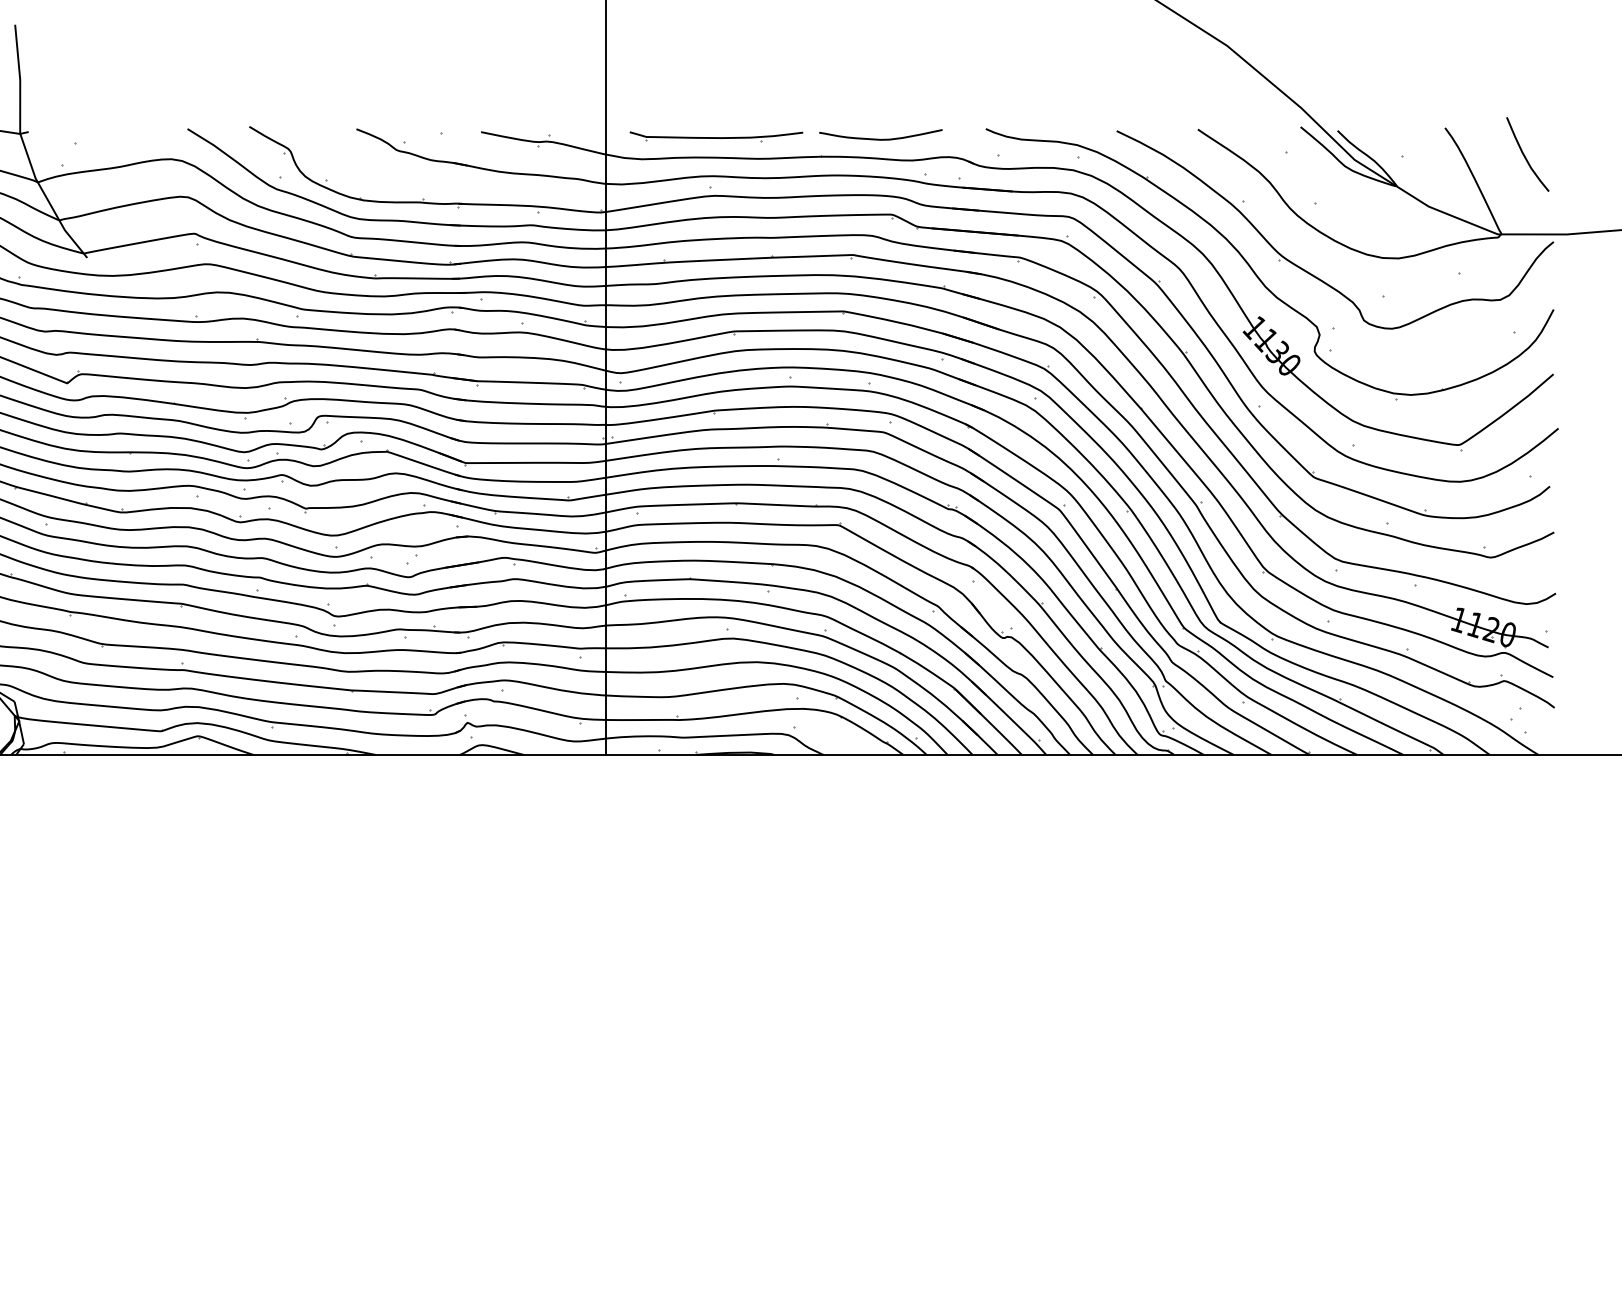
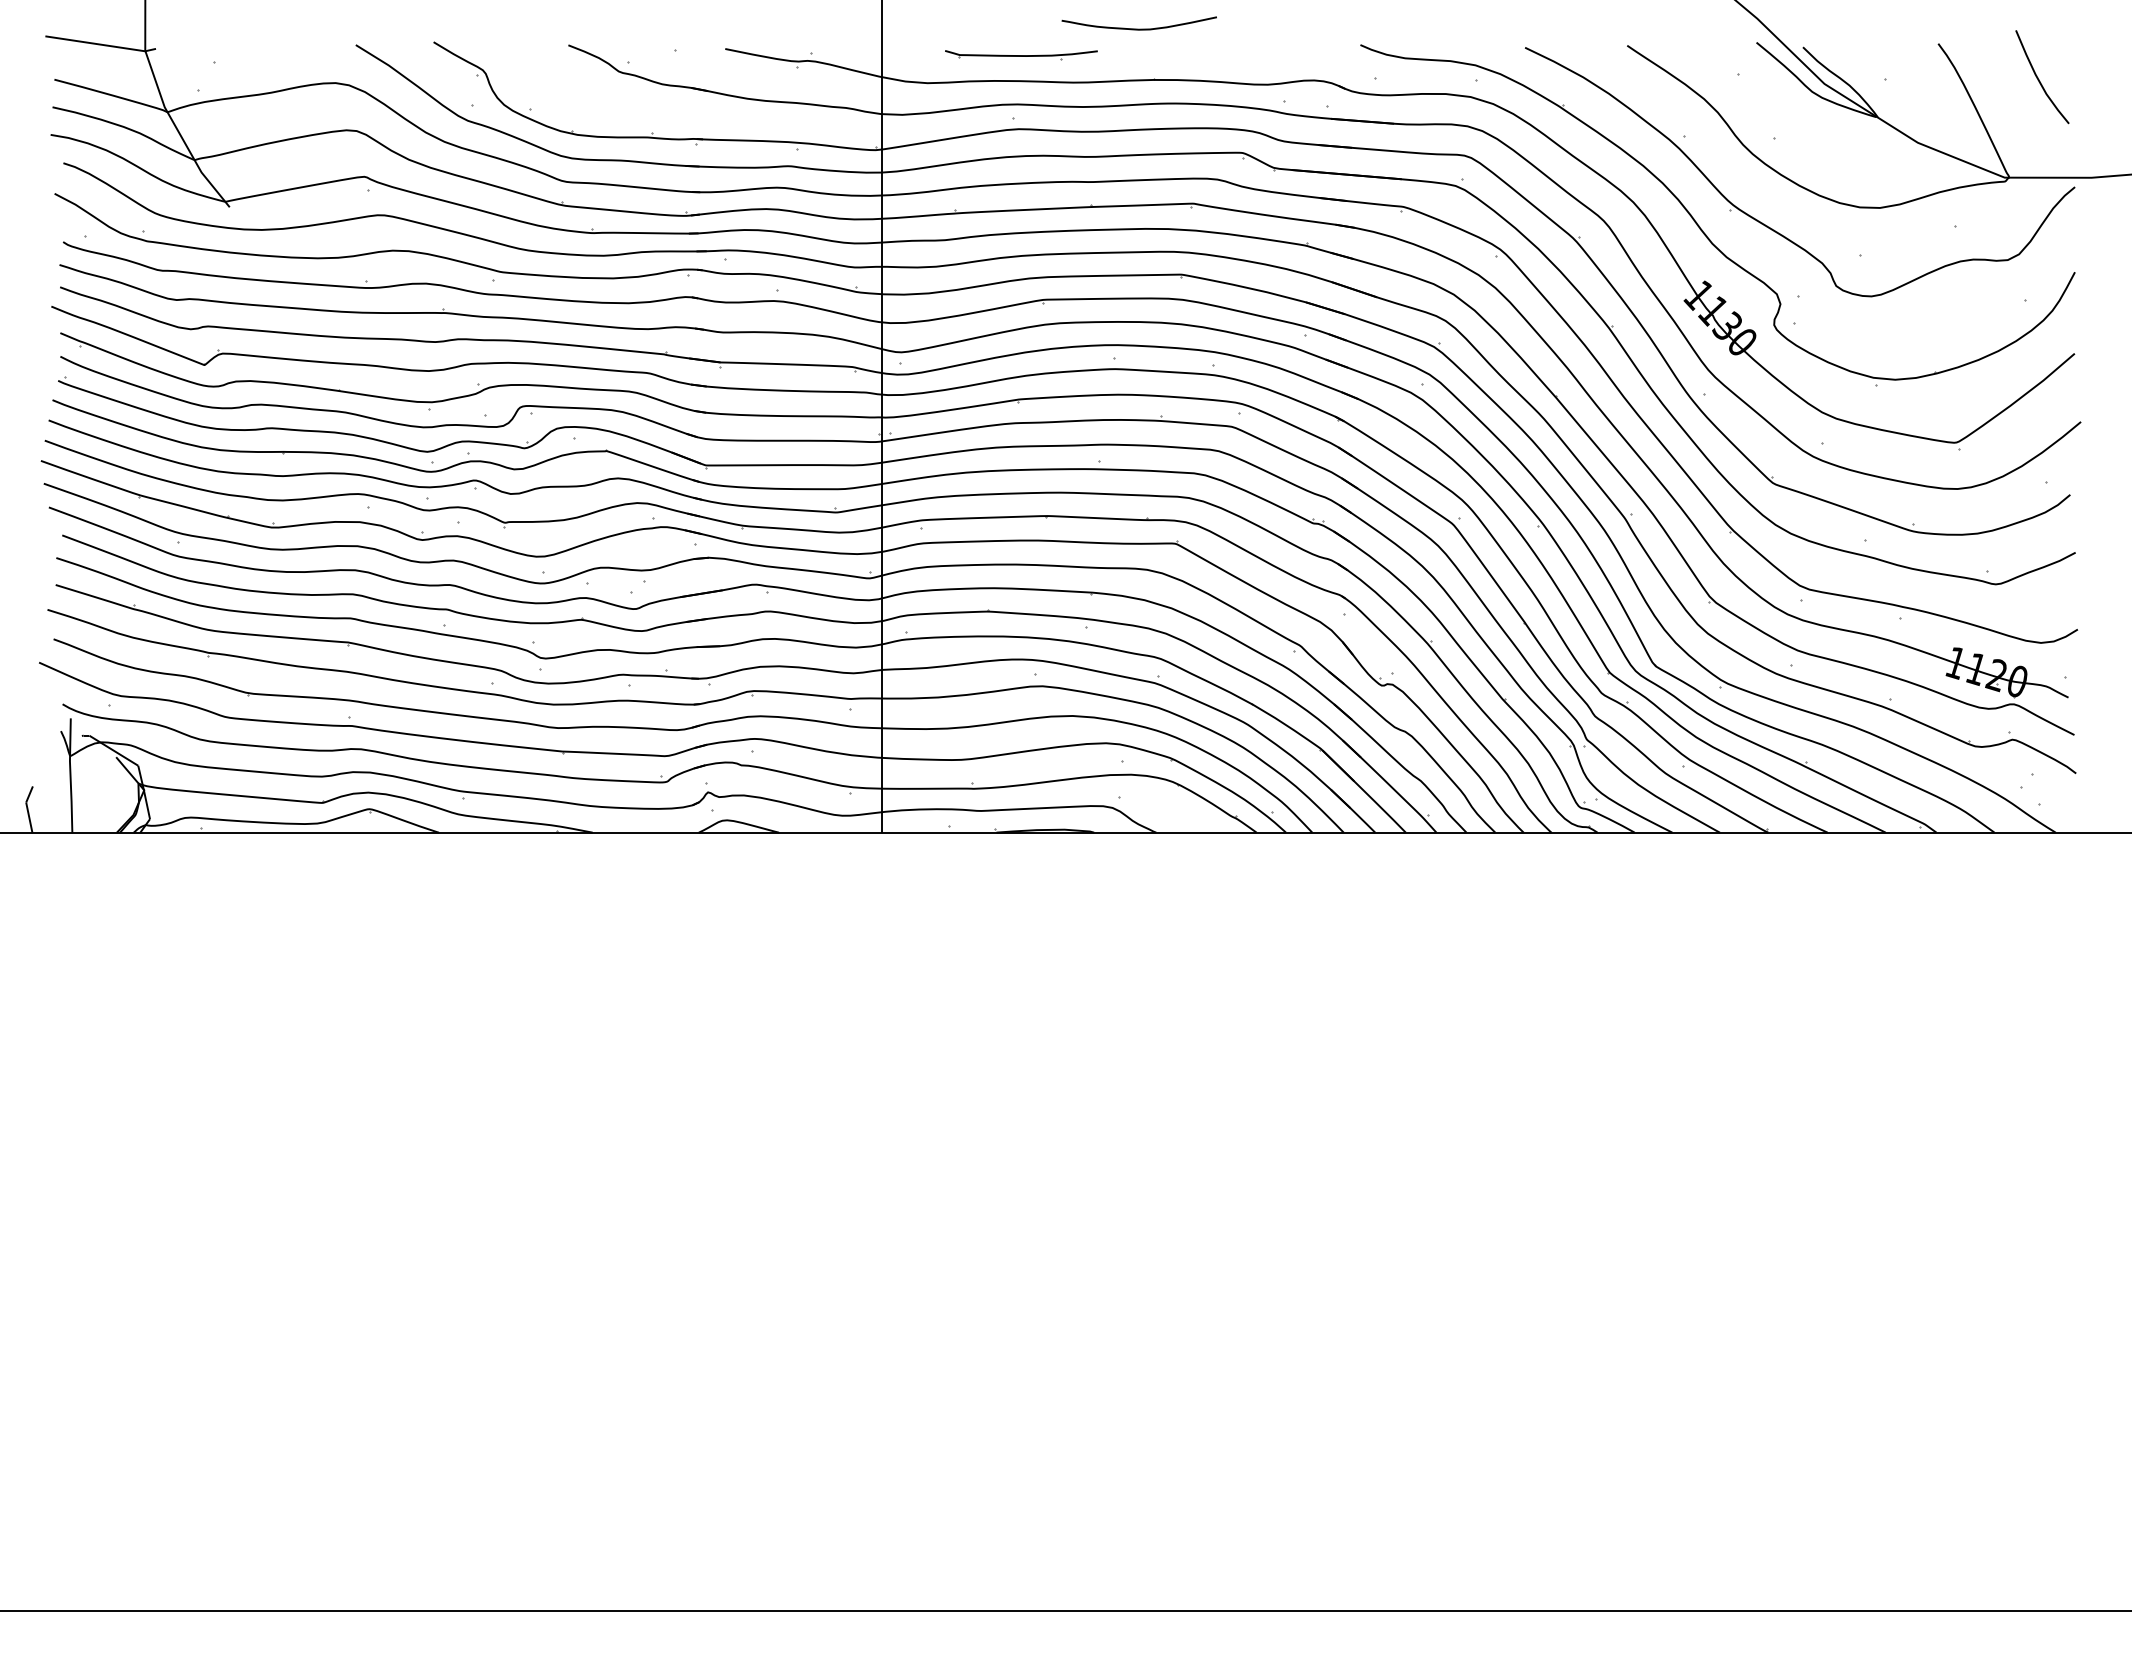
part: (716, 136) -> (1021, 54), size x0.7
curve: (880, 138) -> (1138, 28), moved

